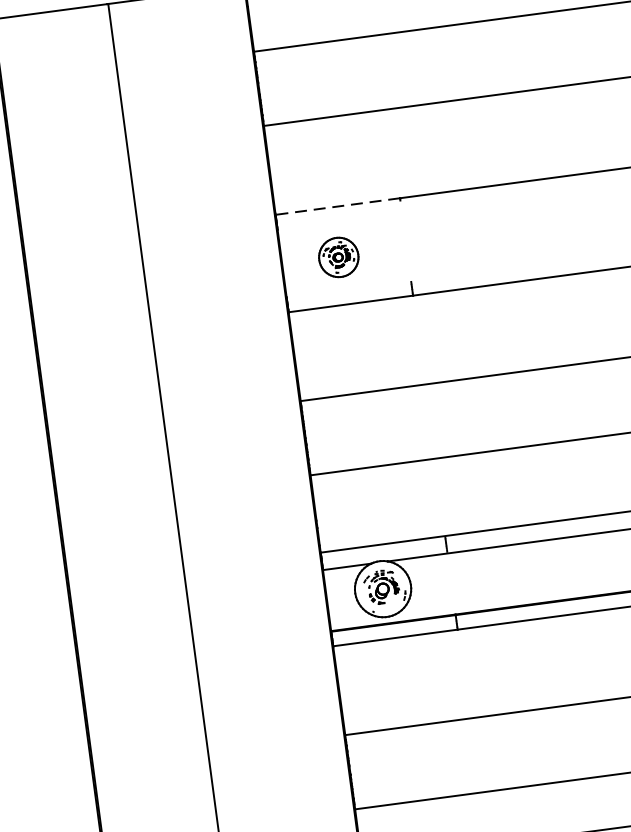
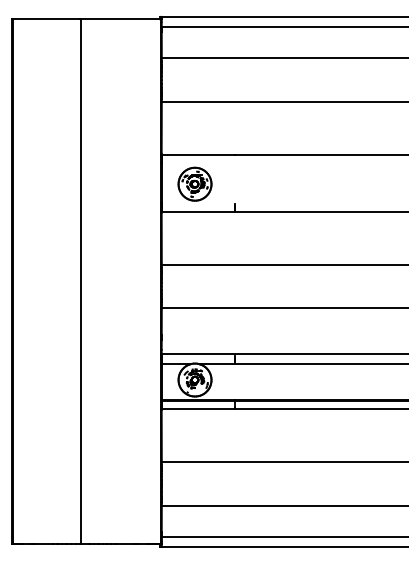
line: (337, 206) -> (198, 154), dashed -> solid
part: (337, 256) -> (194, 183), size x1.43

